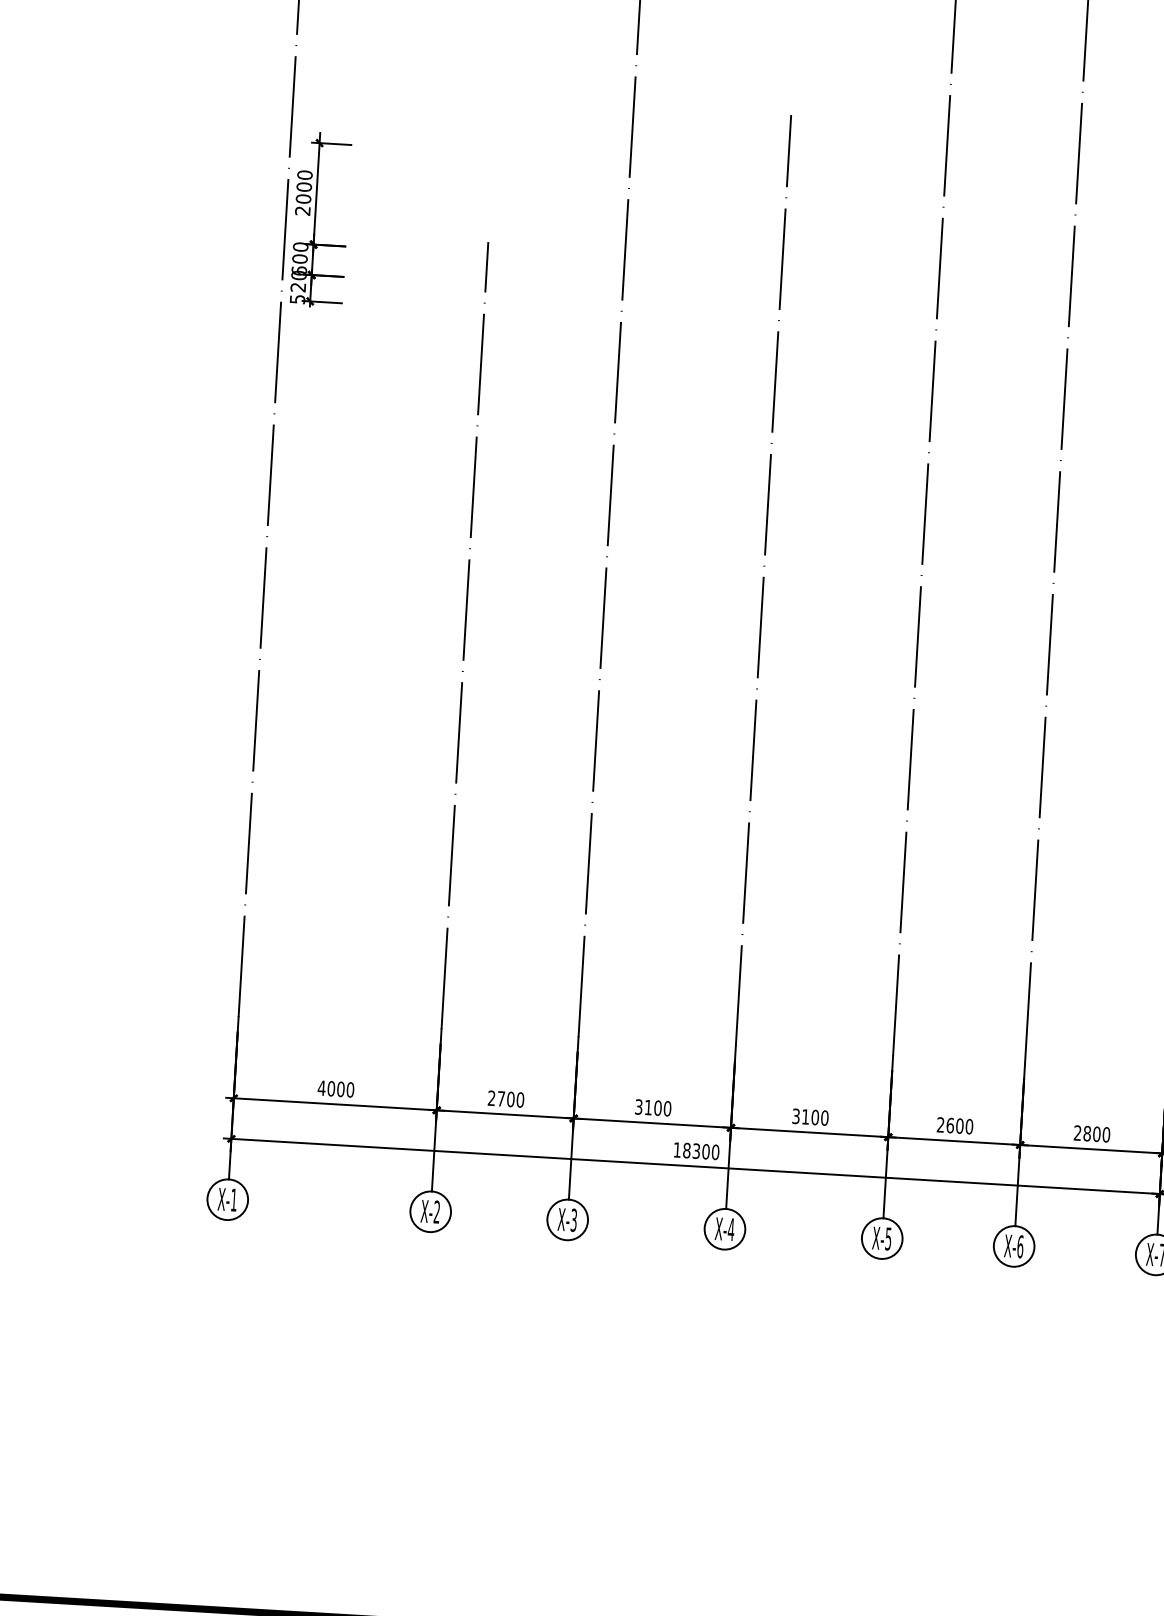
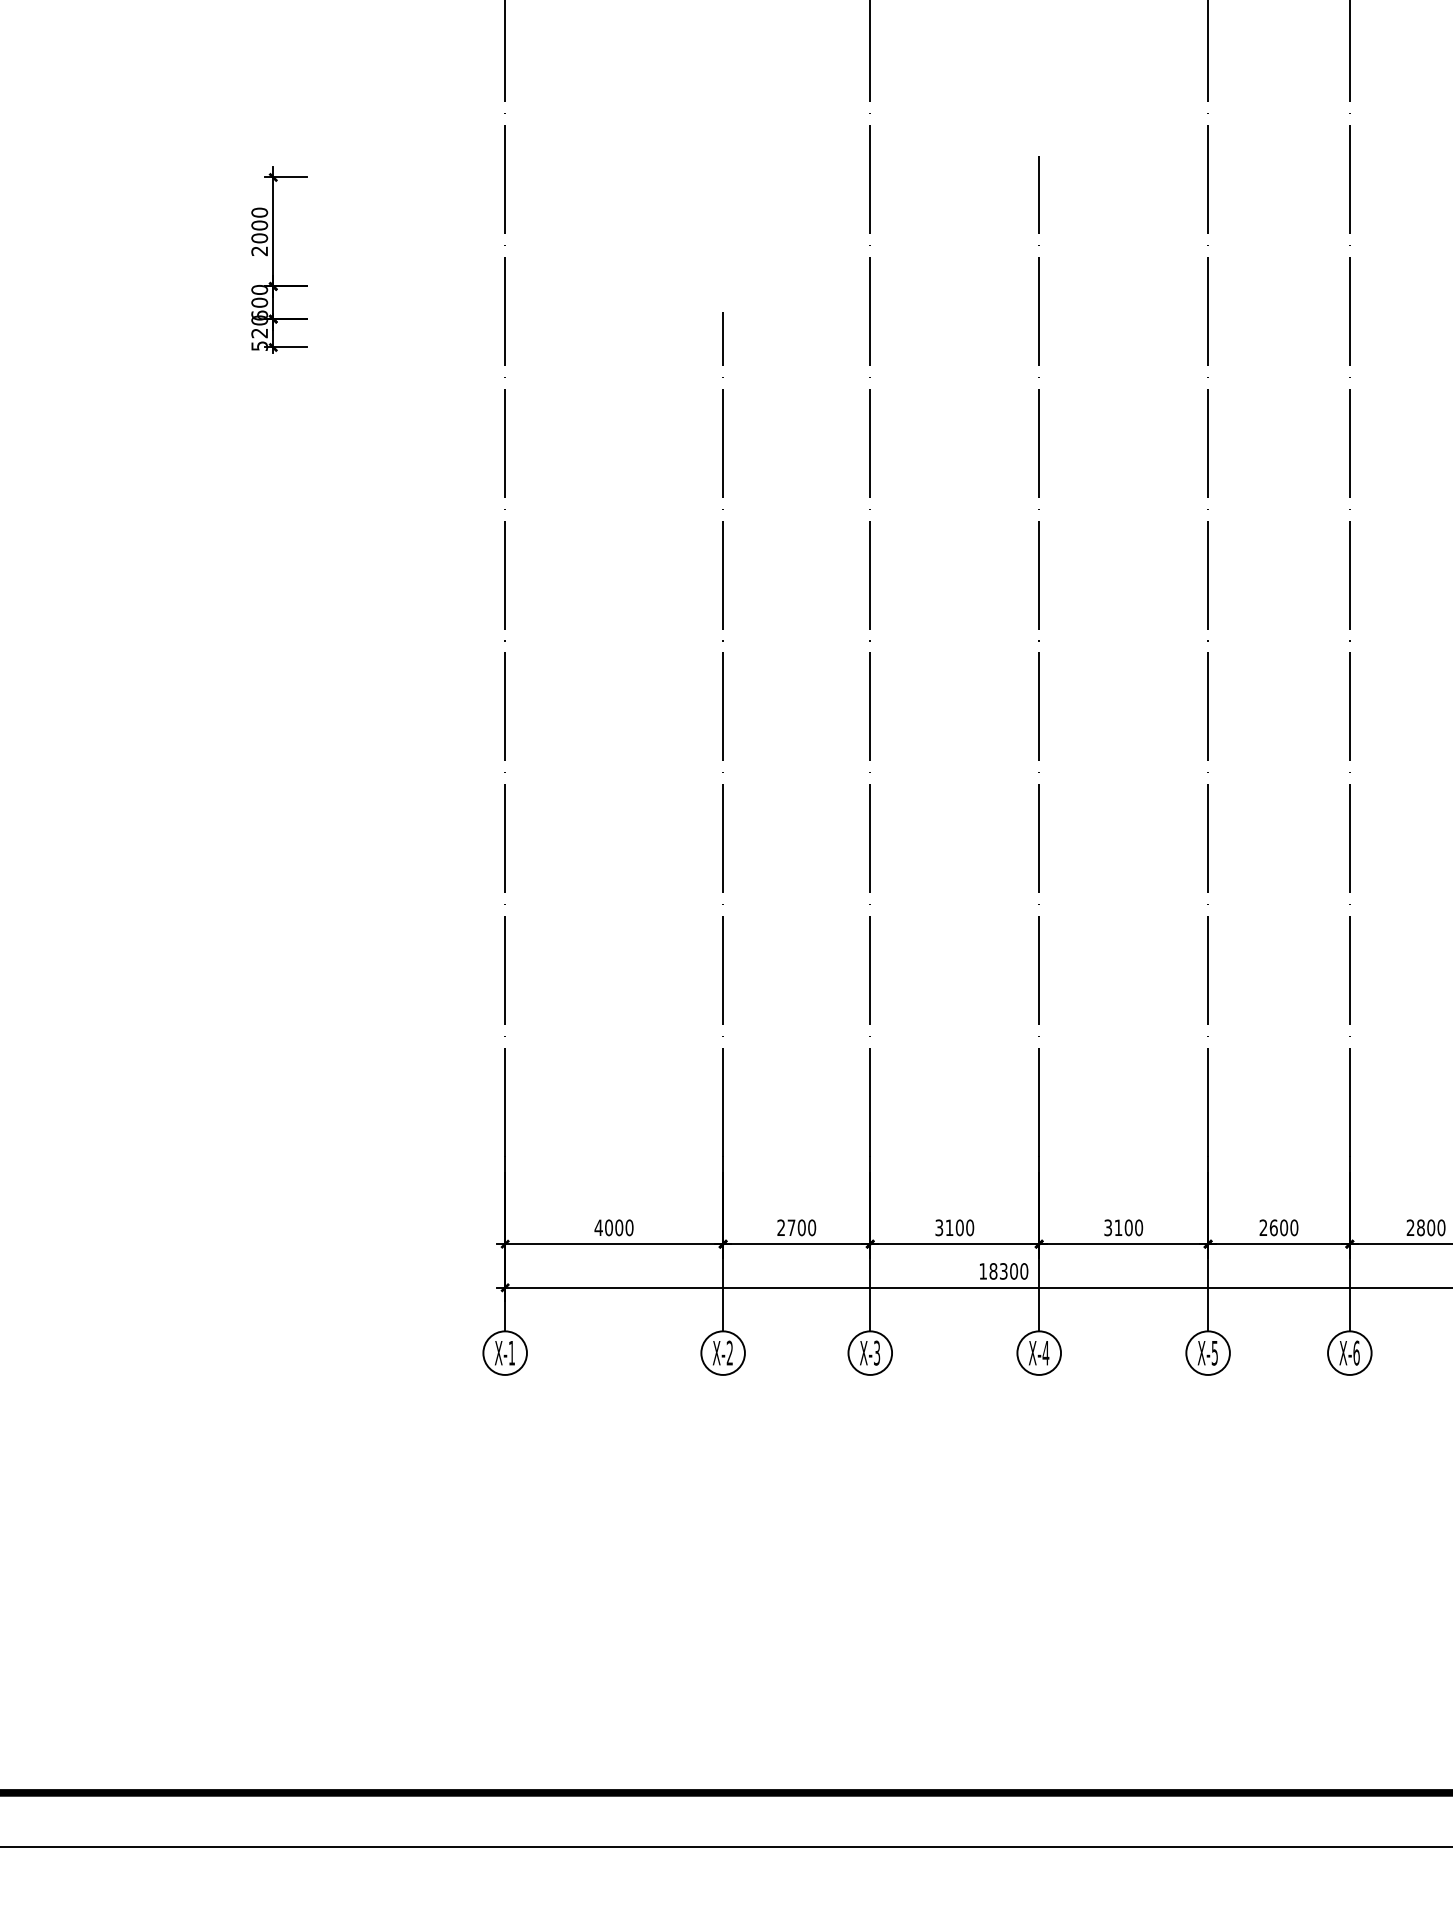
part: (320, 219) -> (279, 259), moved

